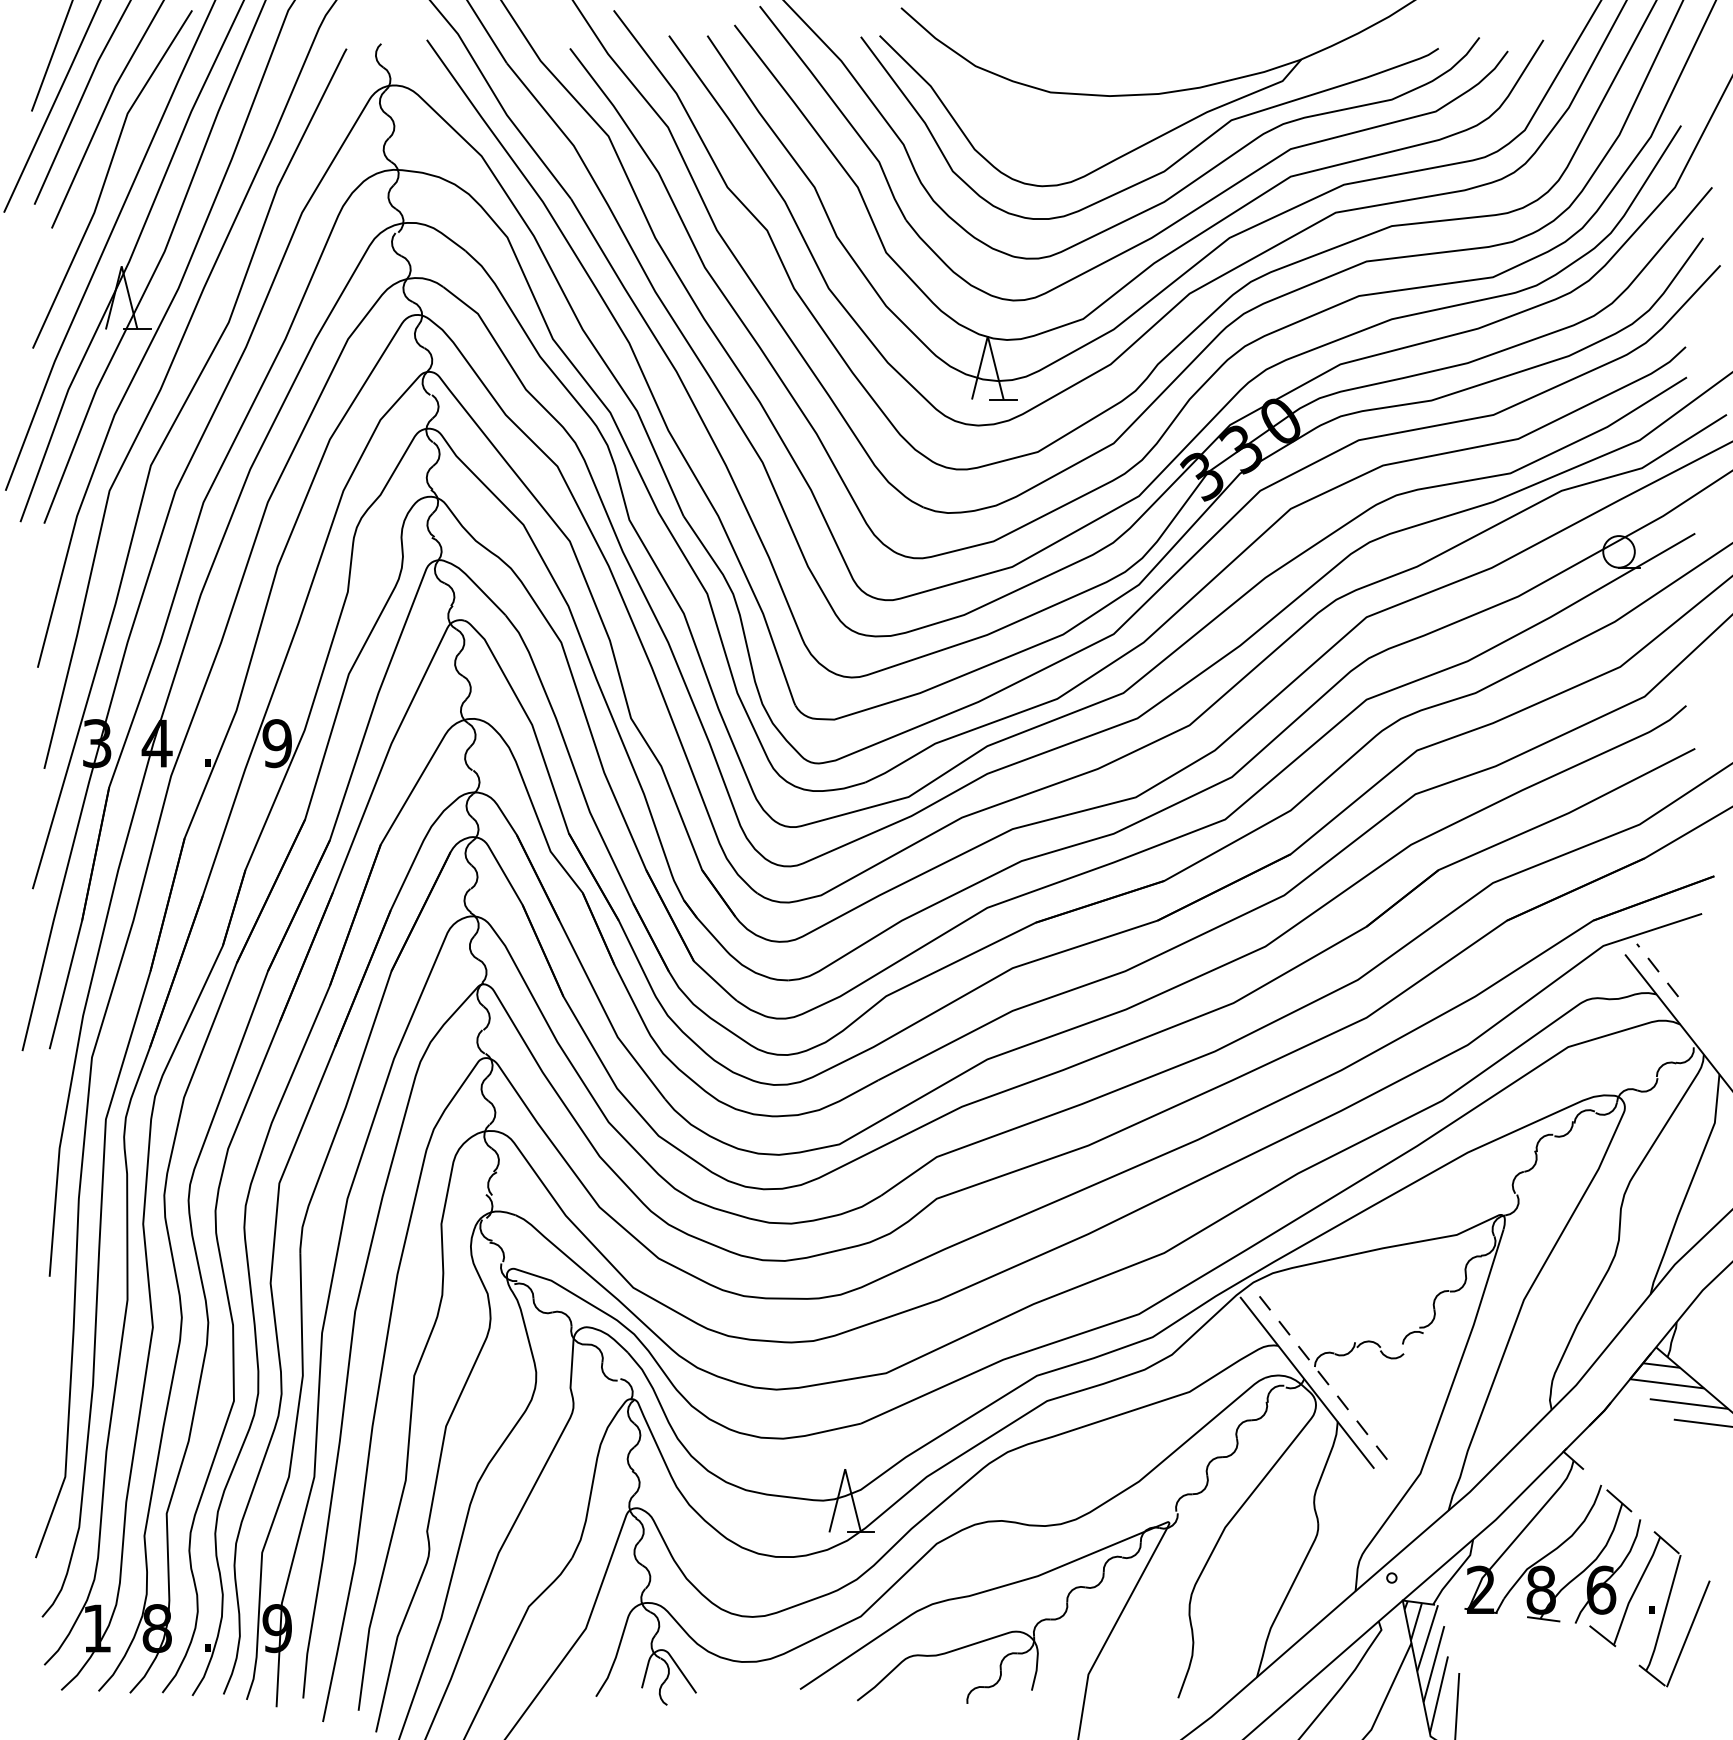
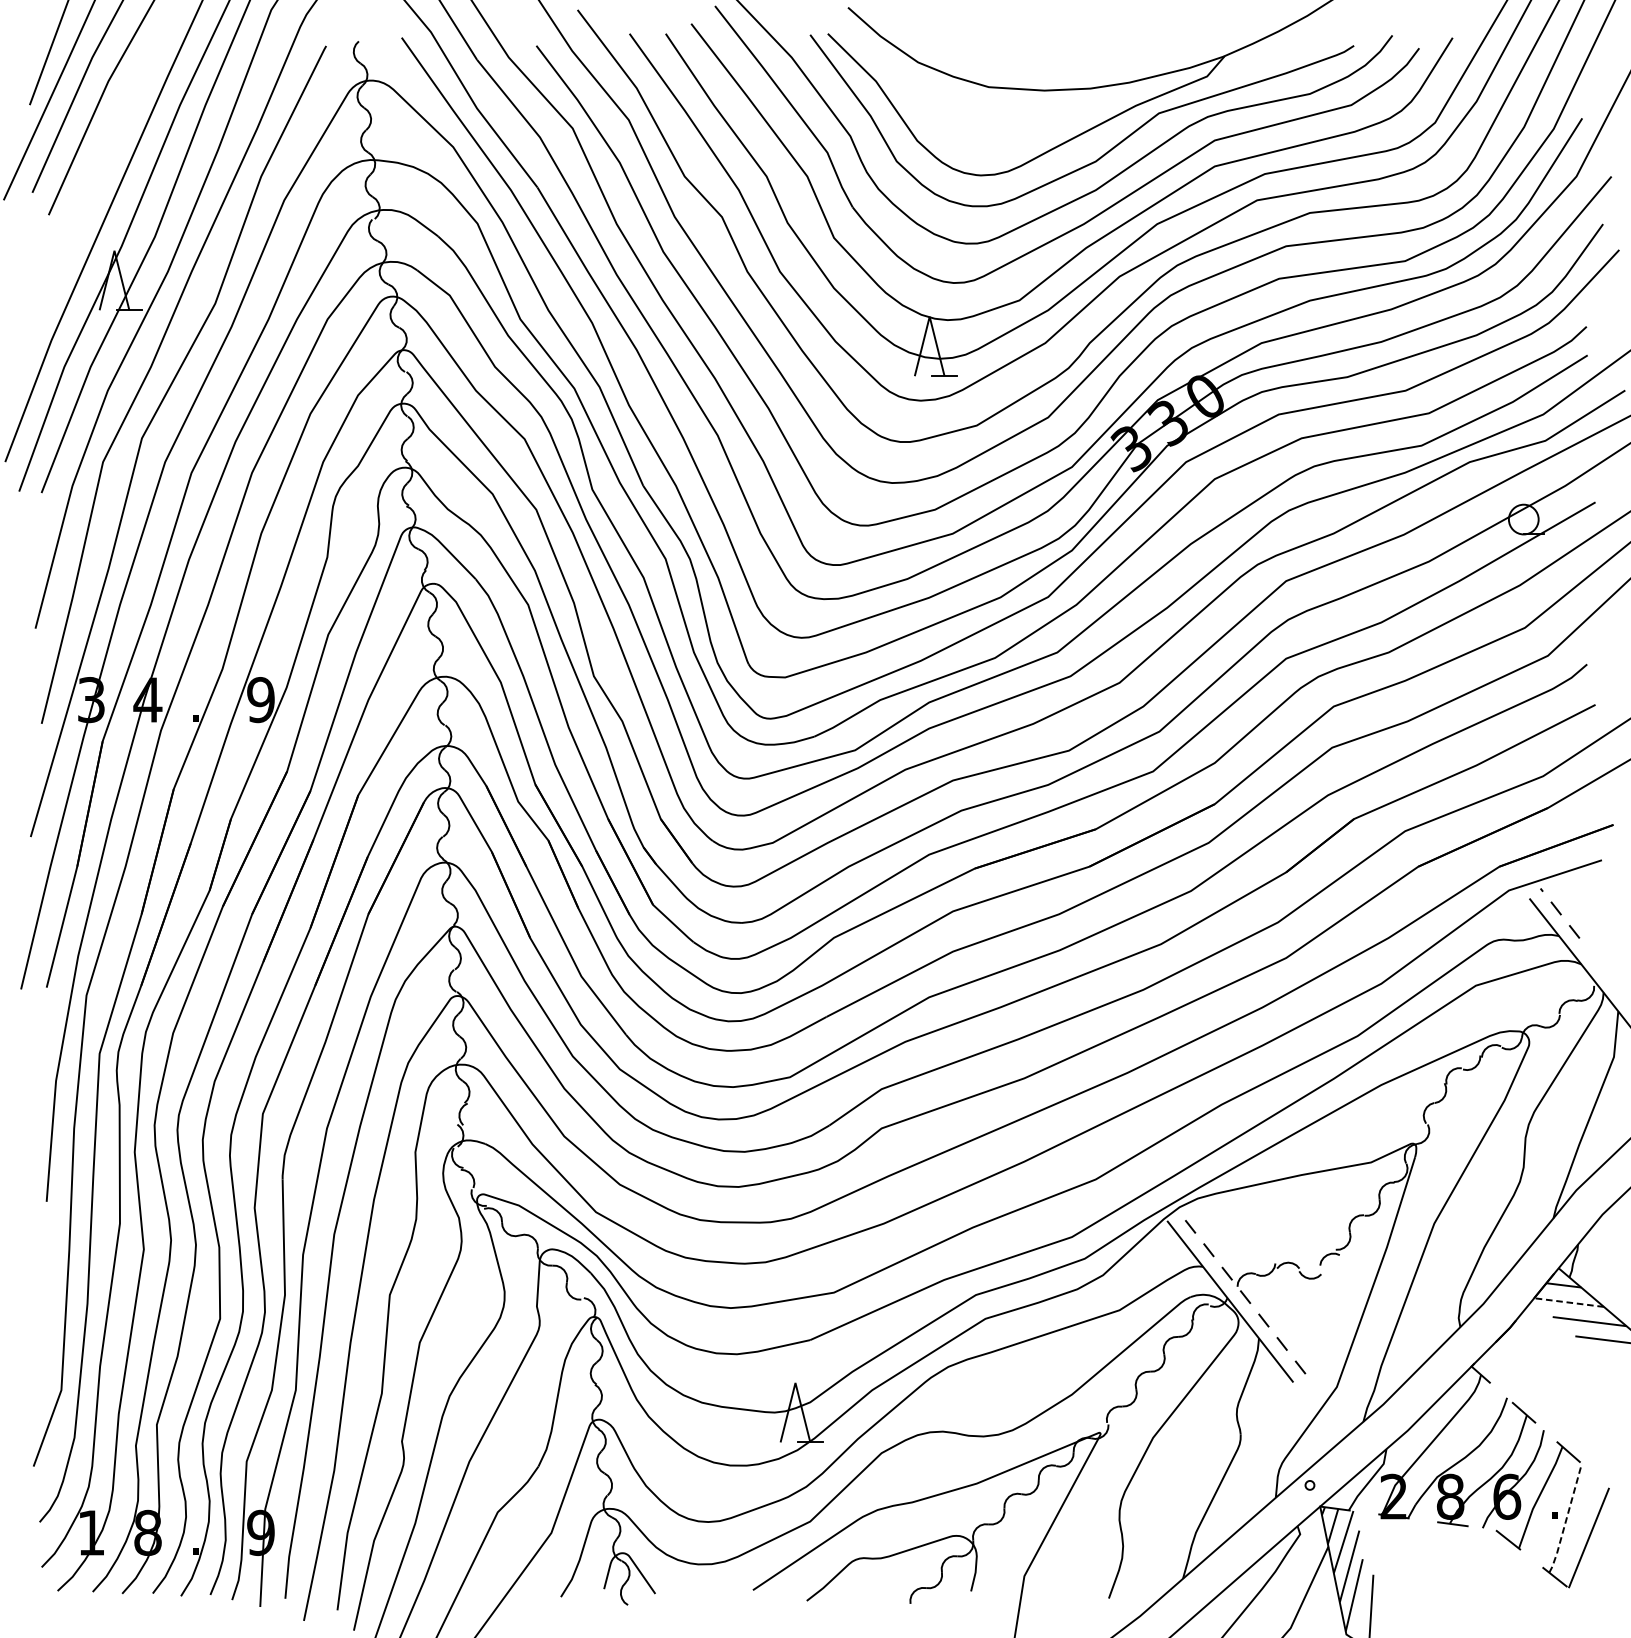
line: (107, 177) -> (101, 167), removed
line: (1666, 1383) -> (1568, 1302), solid -> dashed
line: (1664, 1614) -> (1566, 1519), solid -> dashed

